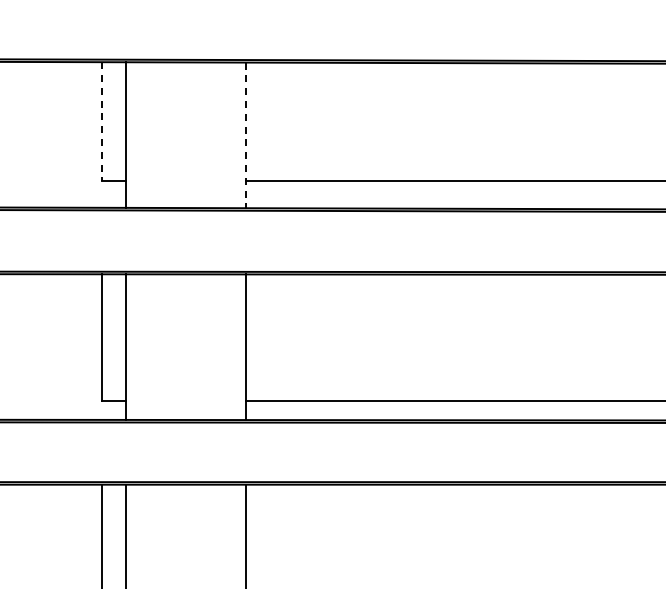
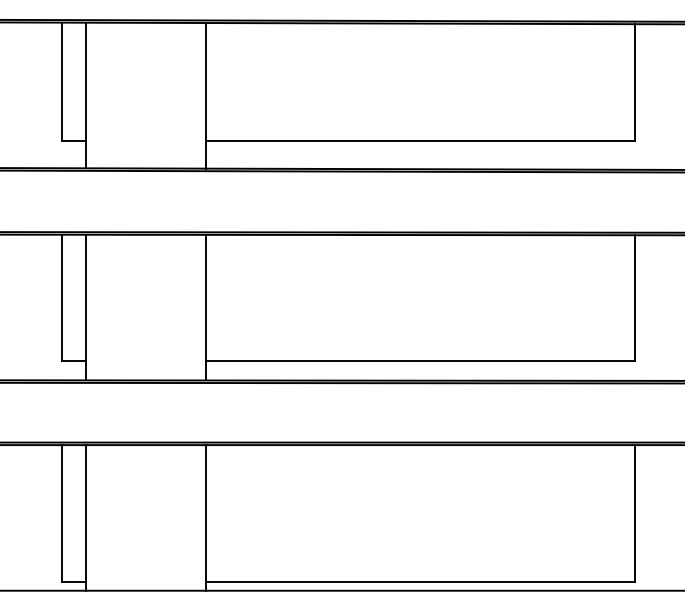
line: (101, 122) -> (61, 82), dashed -> solid
line: (245, 135) -> (205, 95), dashed -> solid

